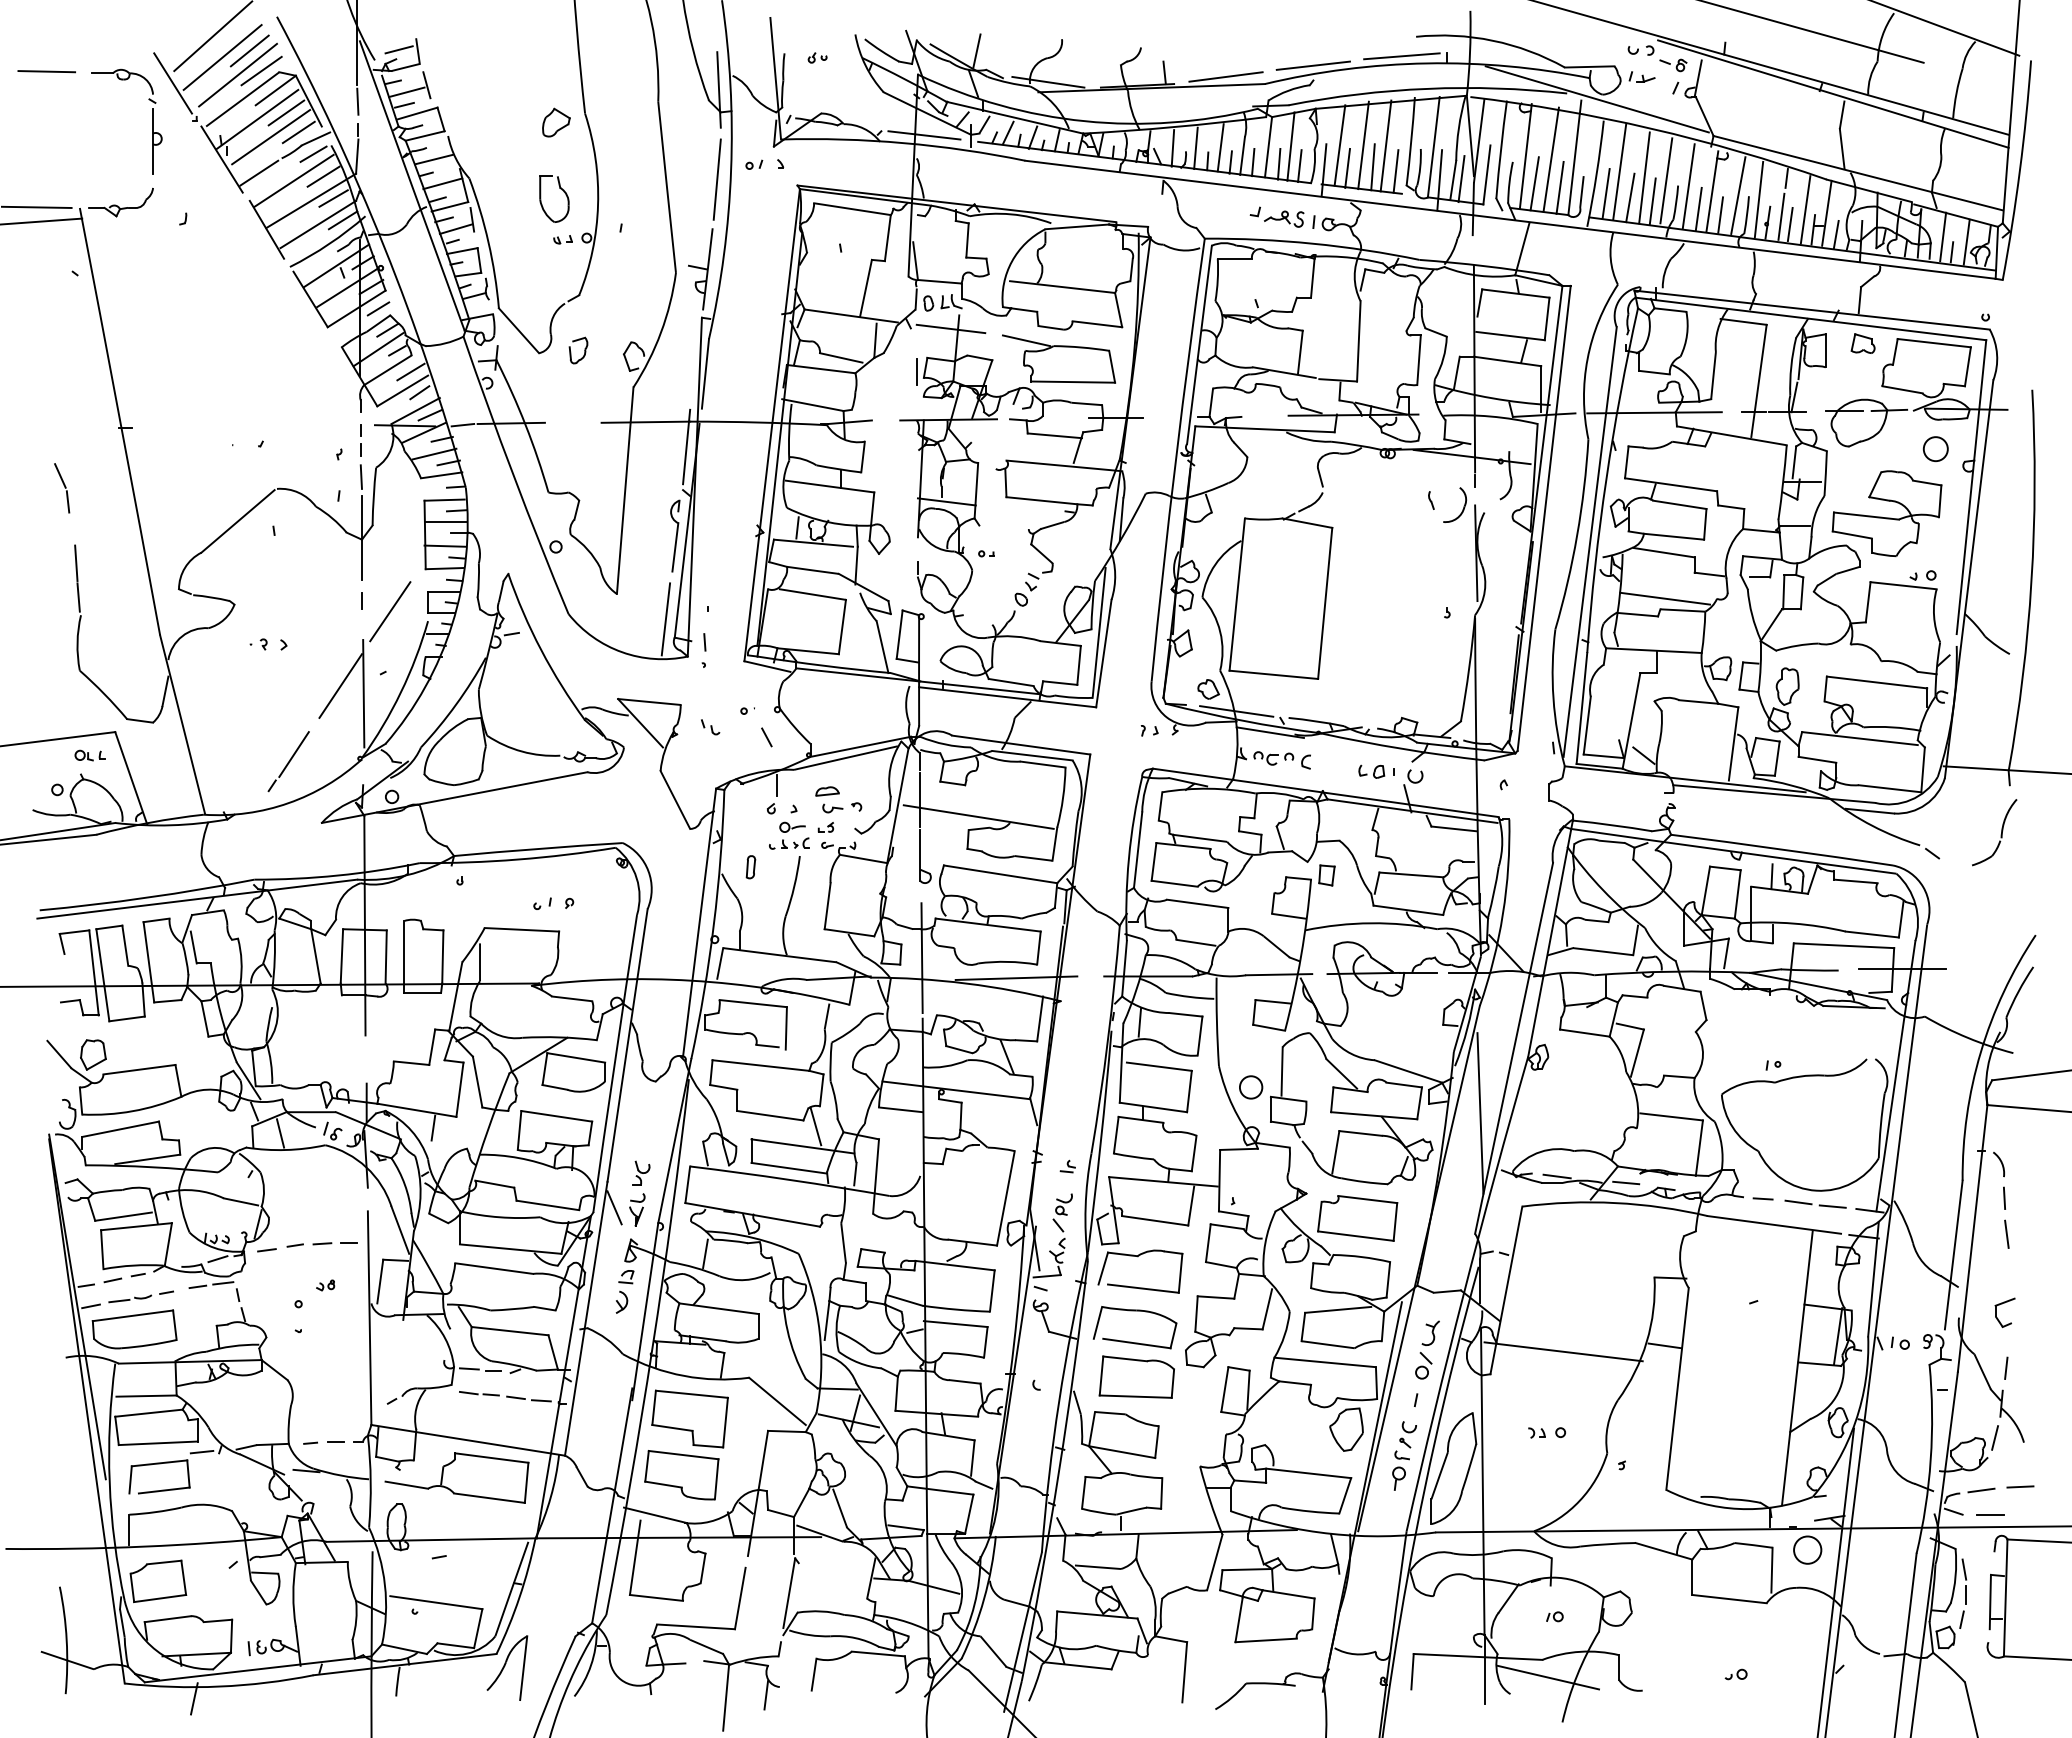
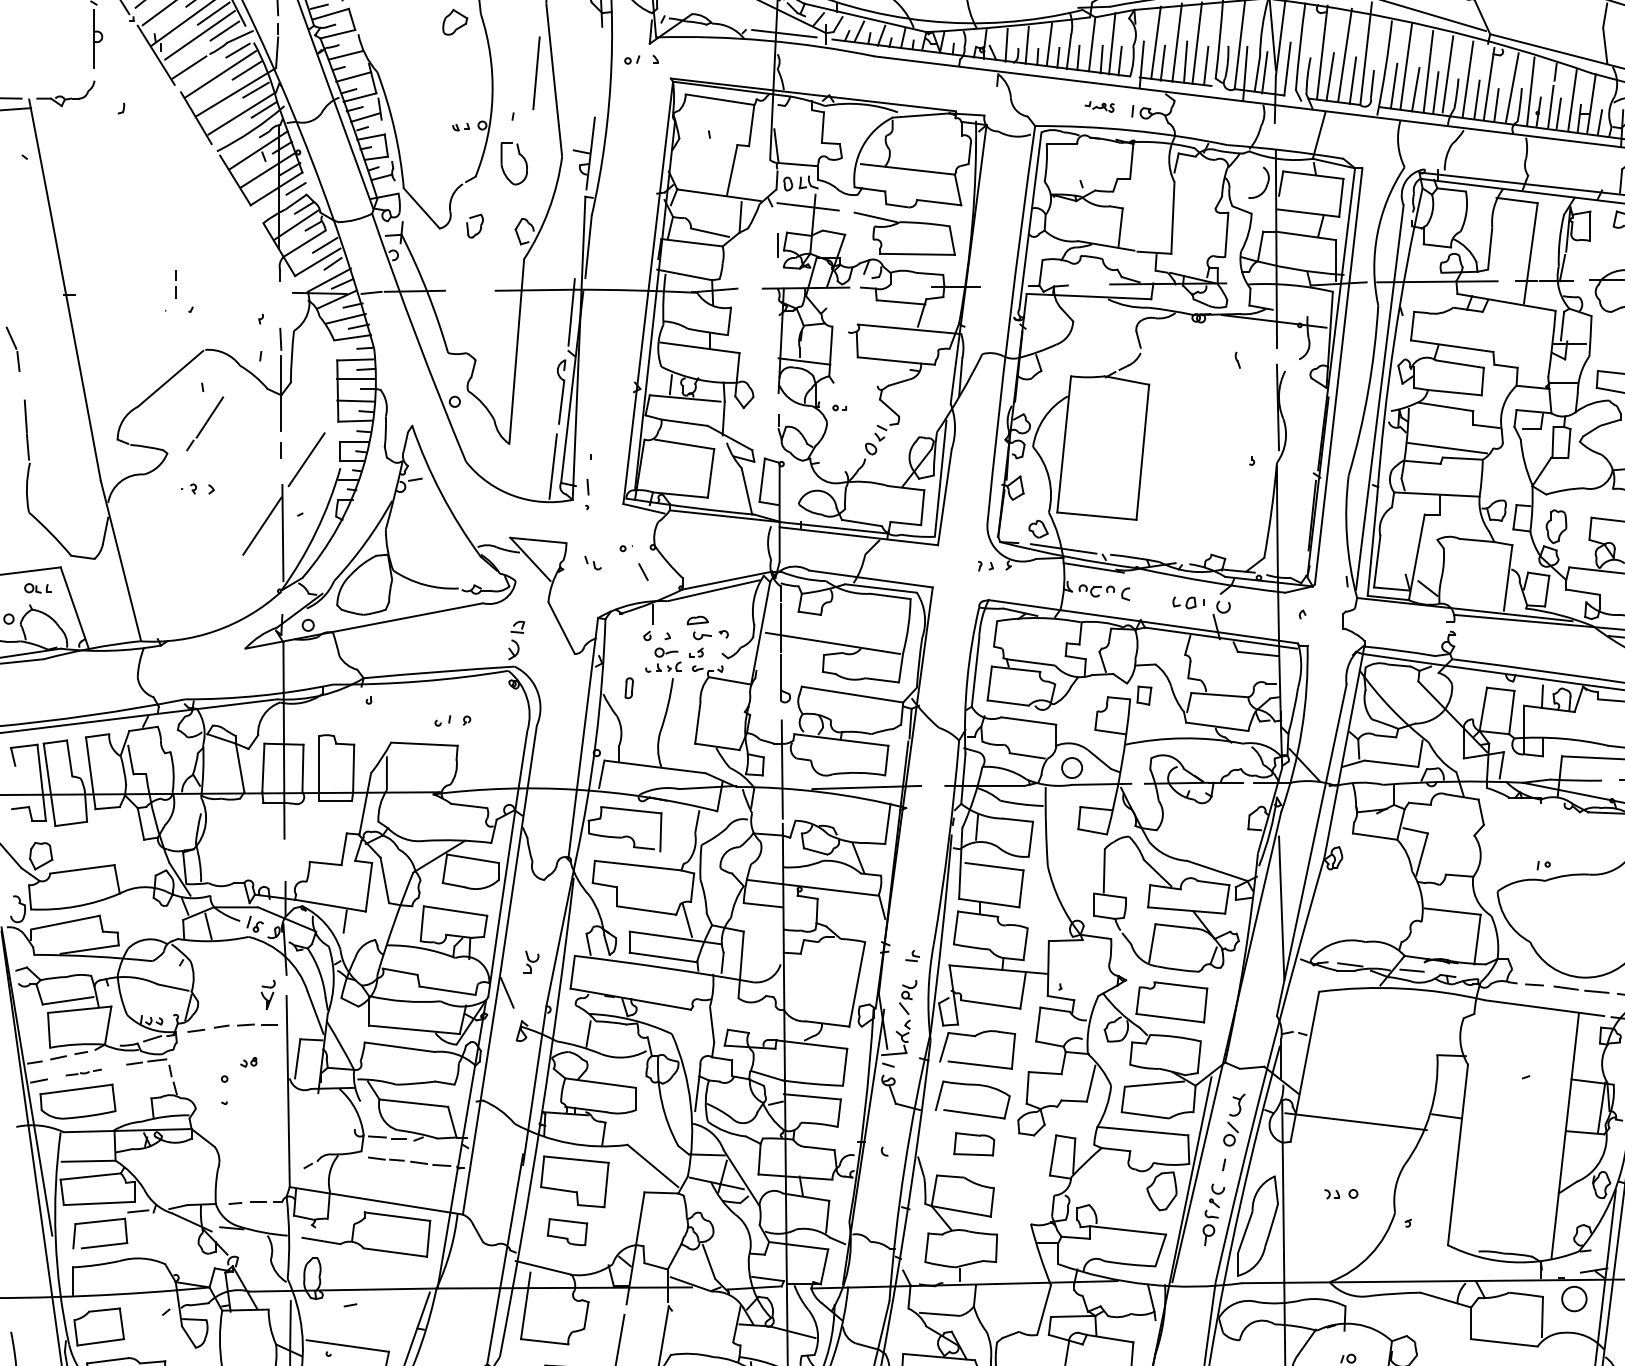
line: (716, 179) -> (535, 73), moved
part: (560, 189) -> (519, 155), moved
part: (1276, 216) -> (1099, 106), size x0.6
line: (360, 443) -> (175, 286), moved
part: (1463, 506) -> (1266, 184), moved
part: (288, 761) -> (204, 423), moved
circle: (1251, 1087) -> (1072, 768), moved
part: (637, 1209) -> (268, 994), moved
part: (624, 1291) -> (516, 640), moved
part: (140, 1296) -> (83, 1072), size x0.6
part: (1136, 1376) -> (974, 1143), size x0.6
part: (681, 1475) -> (567, 1232), size x0.6

